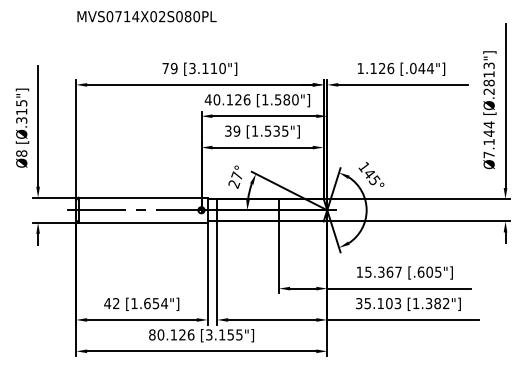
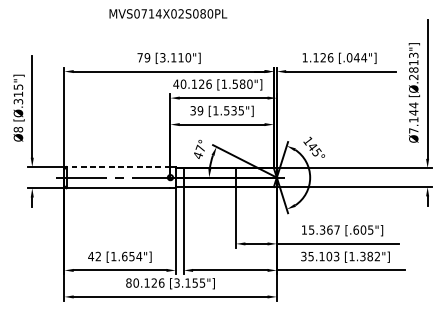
text: (146, 16) -> (167, 13), moved
text: (234, 184) -> (198, 155), 27° -> 47°
line: (139, 197) -> (118, 166), solid -> dashed

